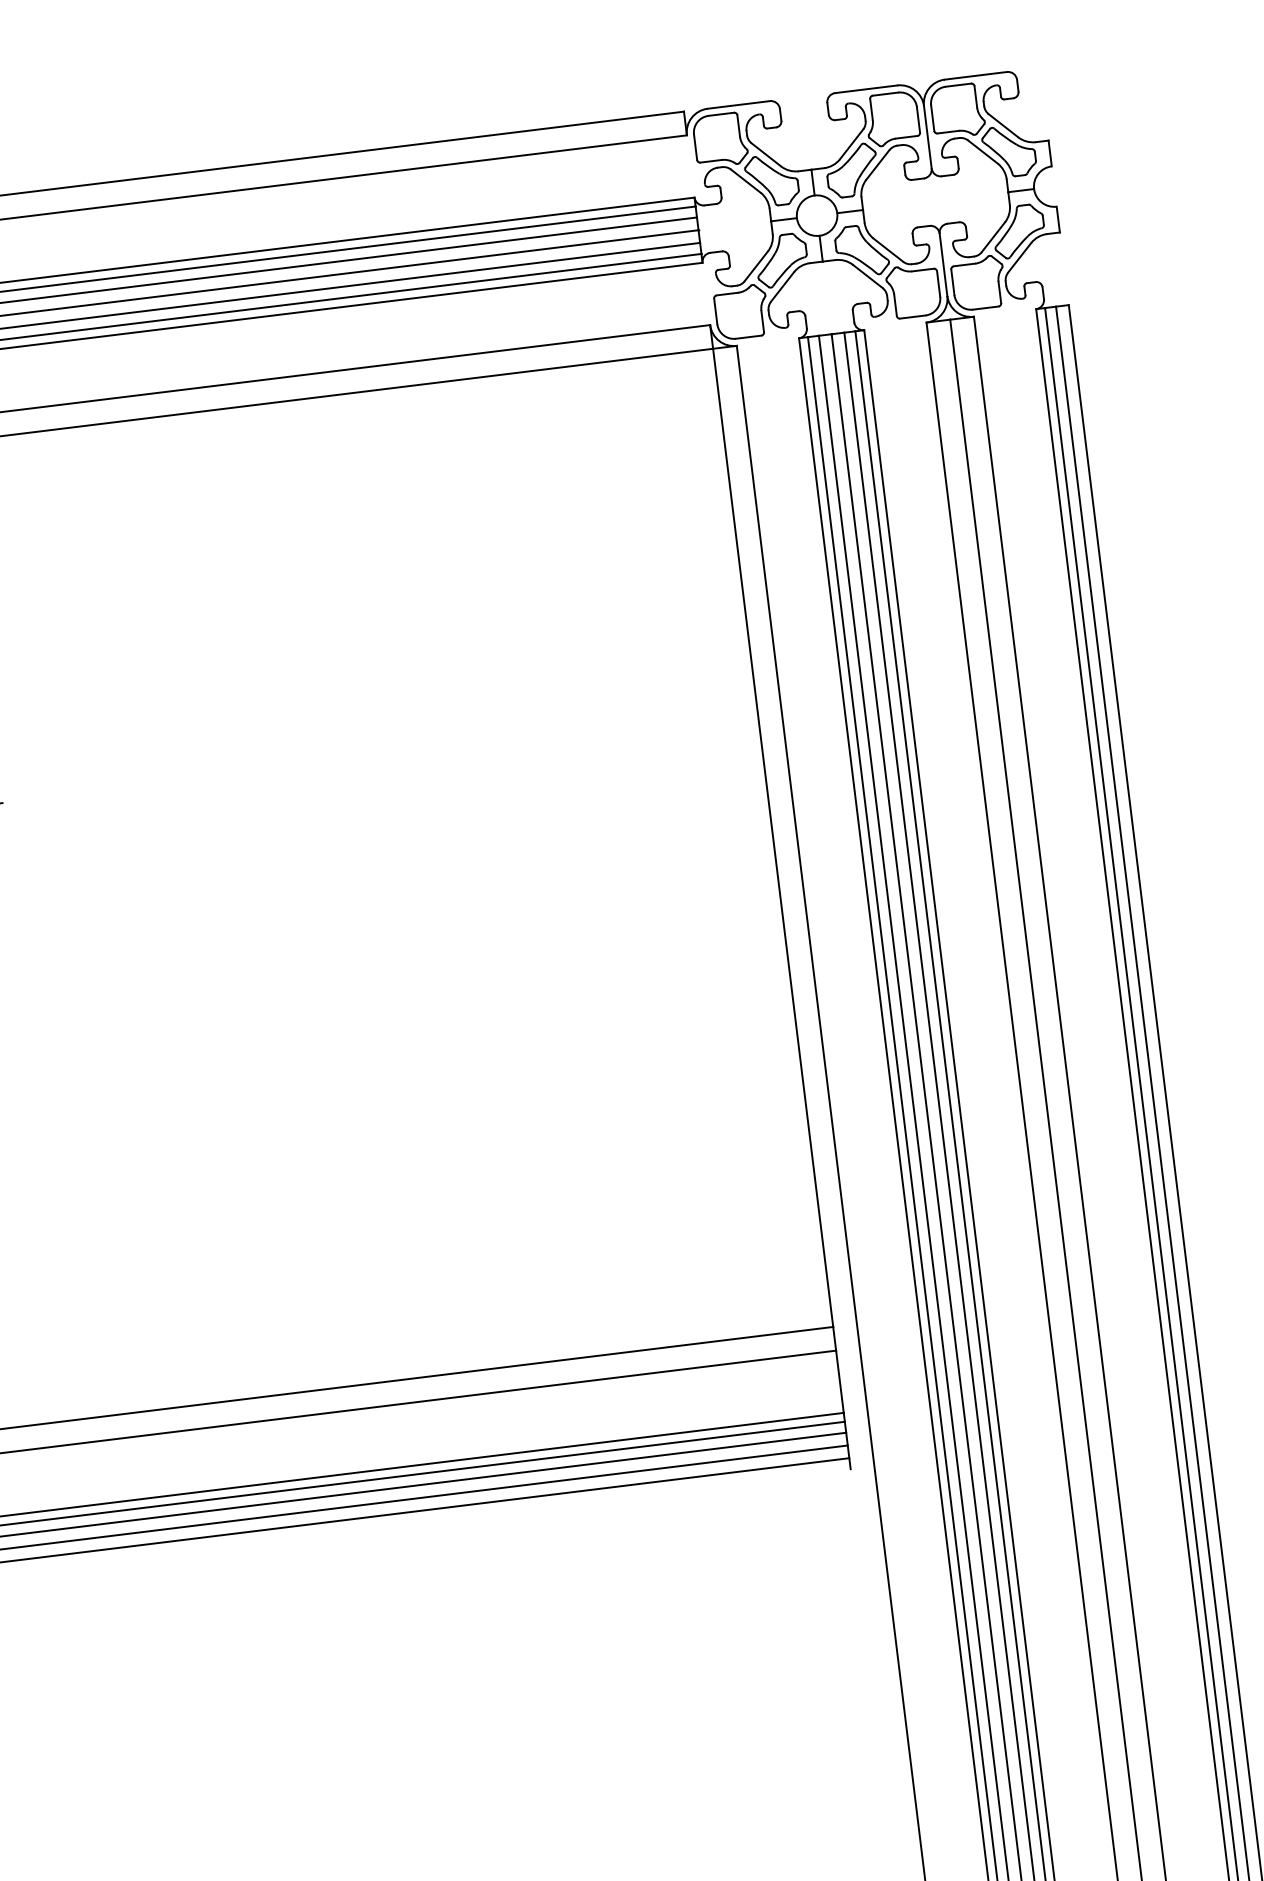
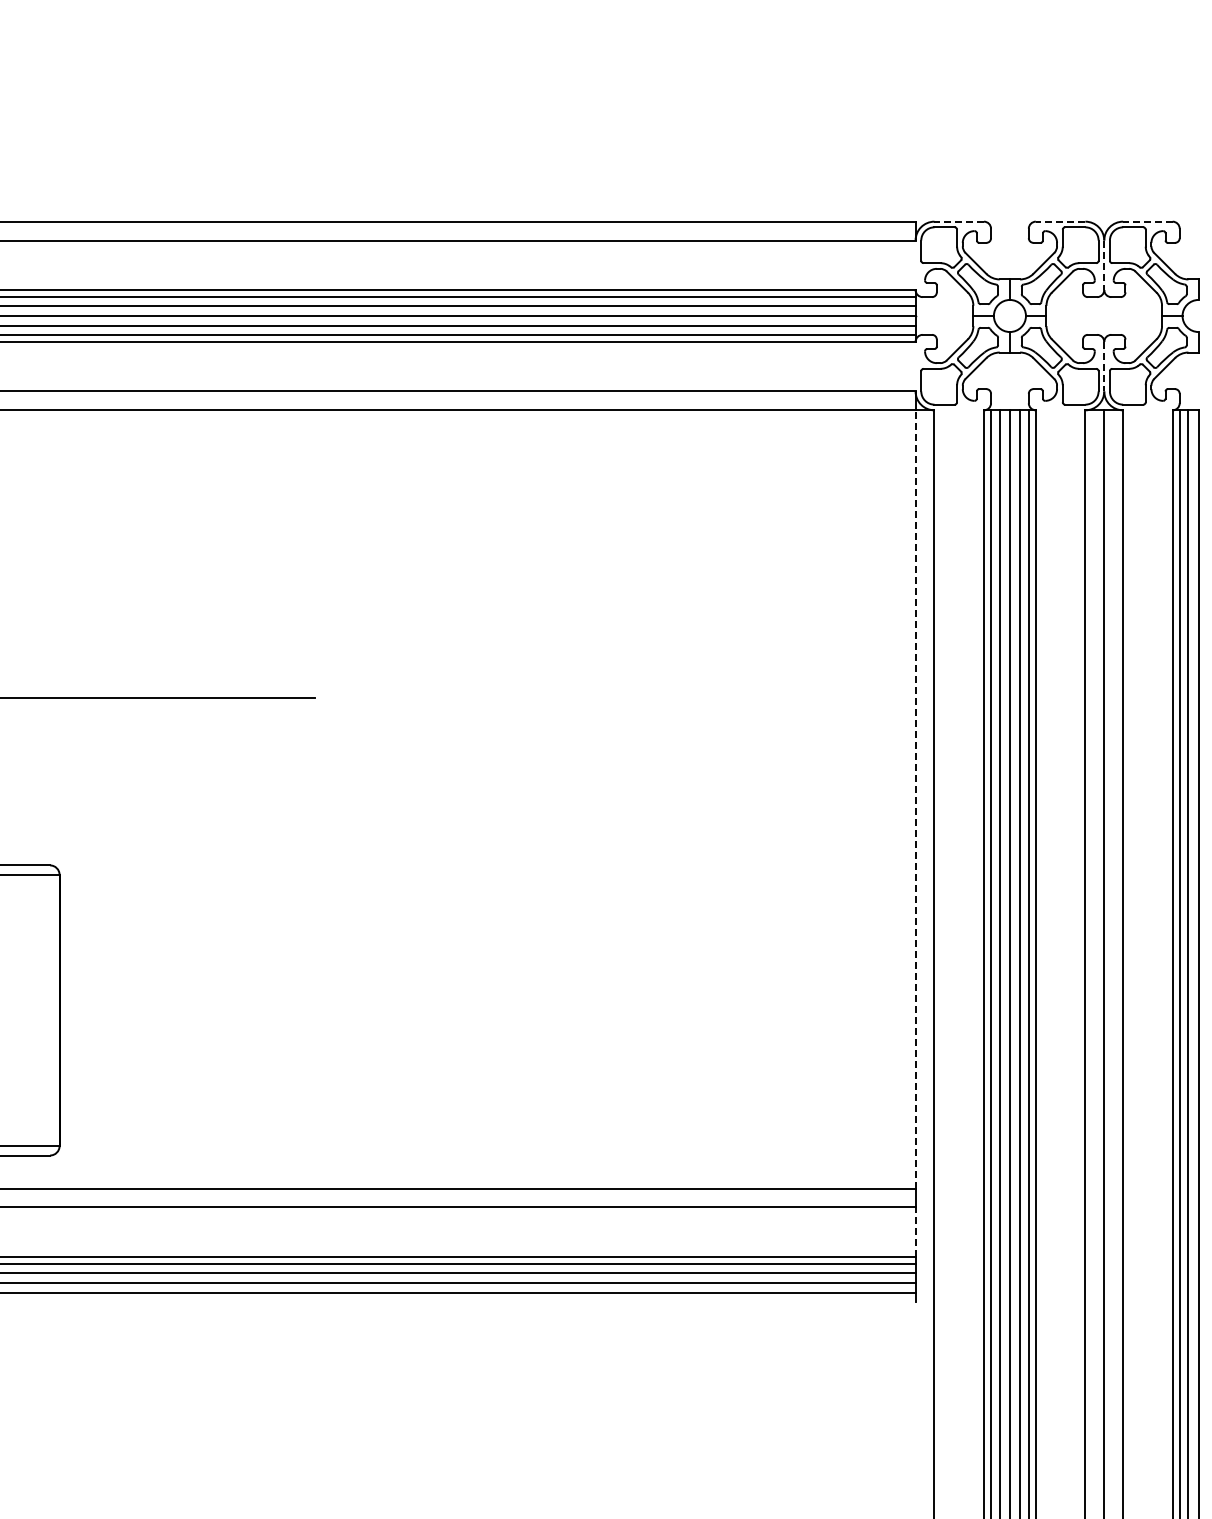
line: (975, 75) -> (1147, 221), solid -> dashed
line: (866, 89) -> (1060, 221), solid -> dashed
line: (739, 104) -> (959, 221), solid -> dashed
line: (928, 137) -> (1104, 265), solid -> dashed
line: (943, 264) -> (1104, 366), solid -> dashed
line: (772, 836) -> (915, 798), solid -> dashed
line: (839, 1382) -> (915, 1232), solid -> dashed

